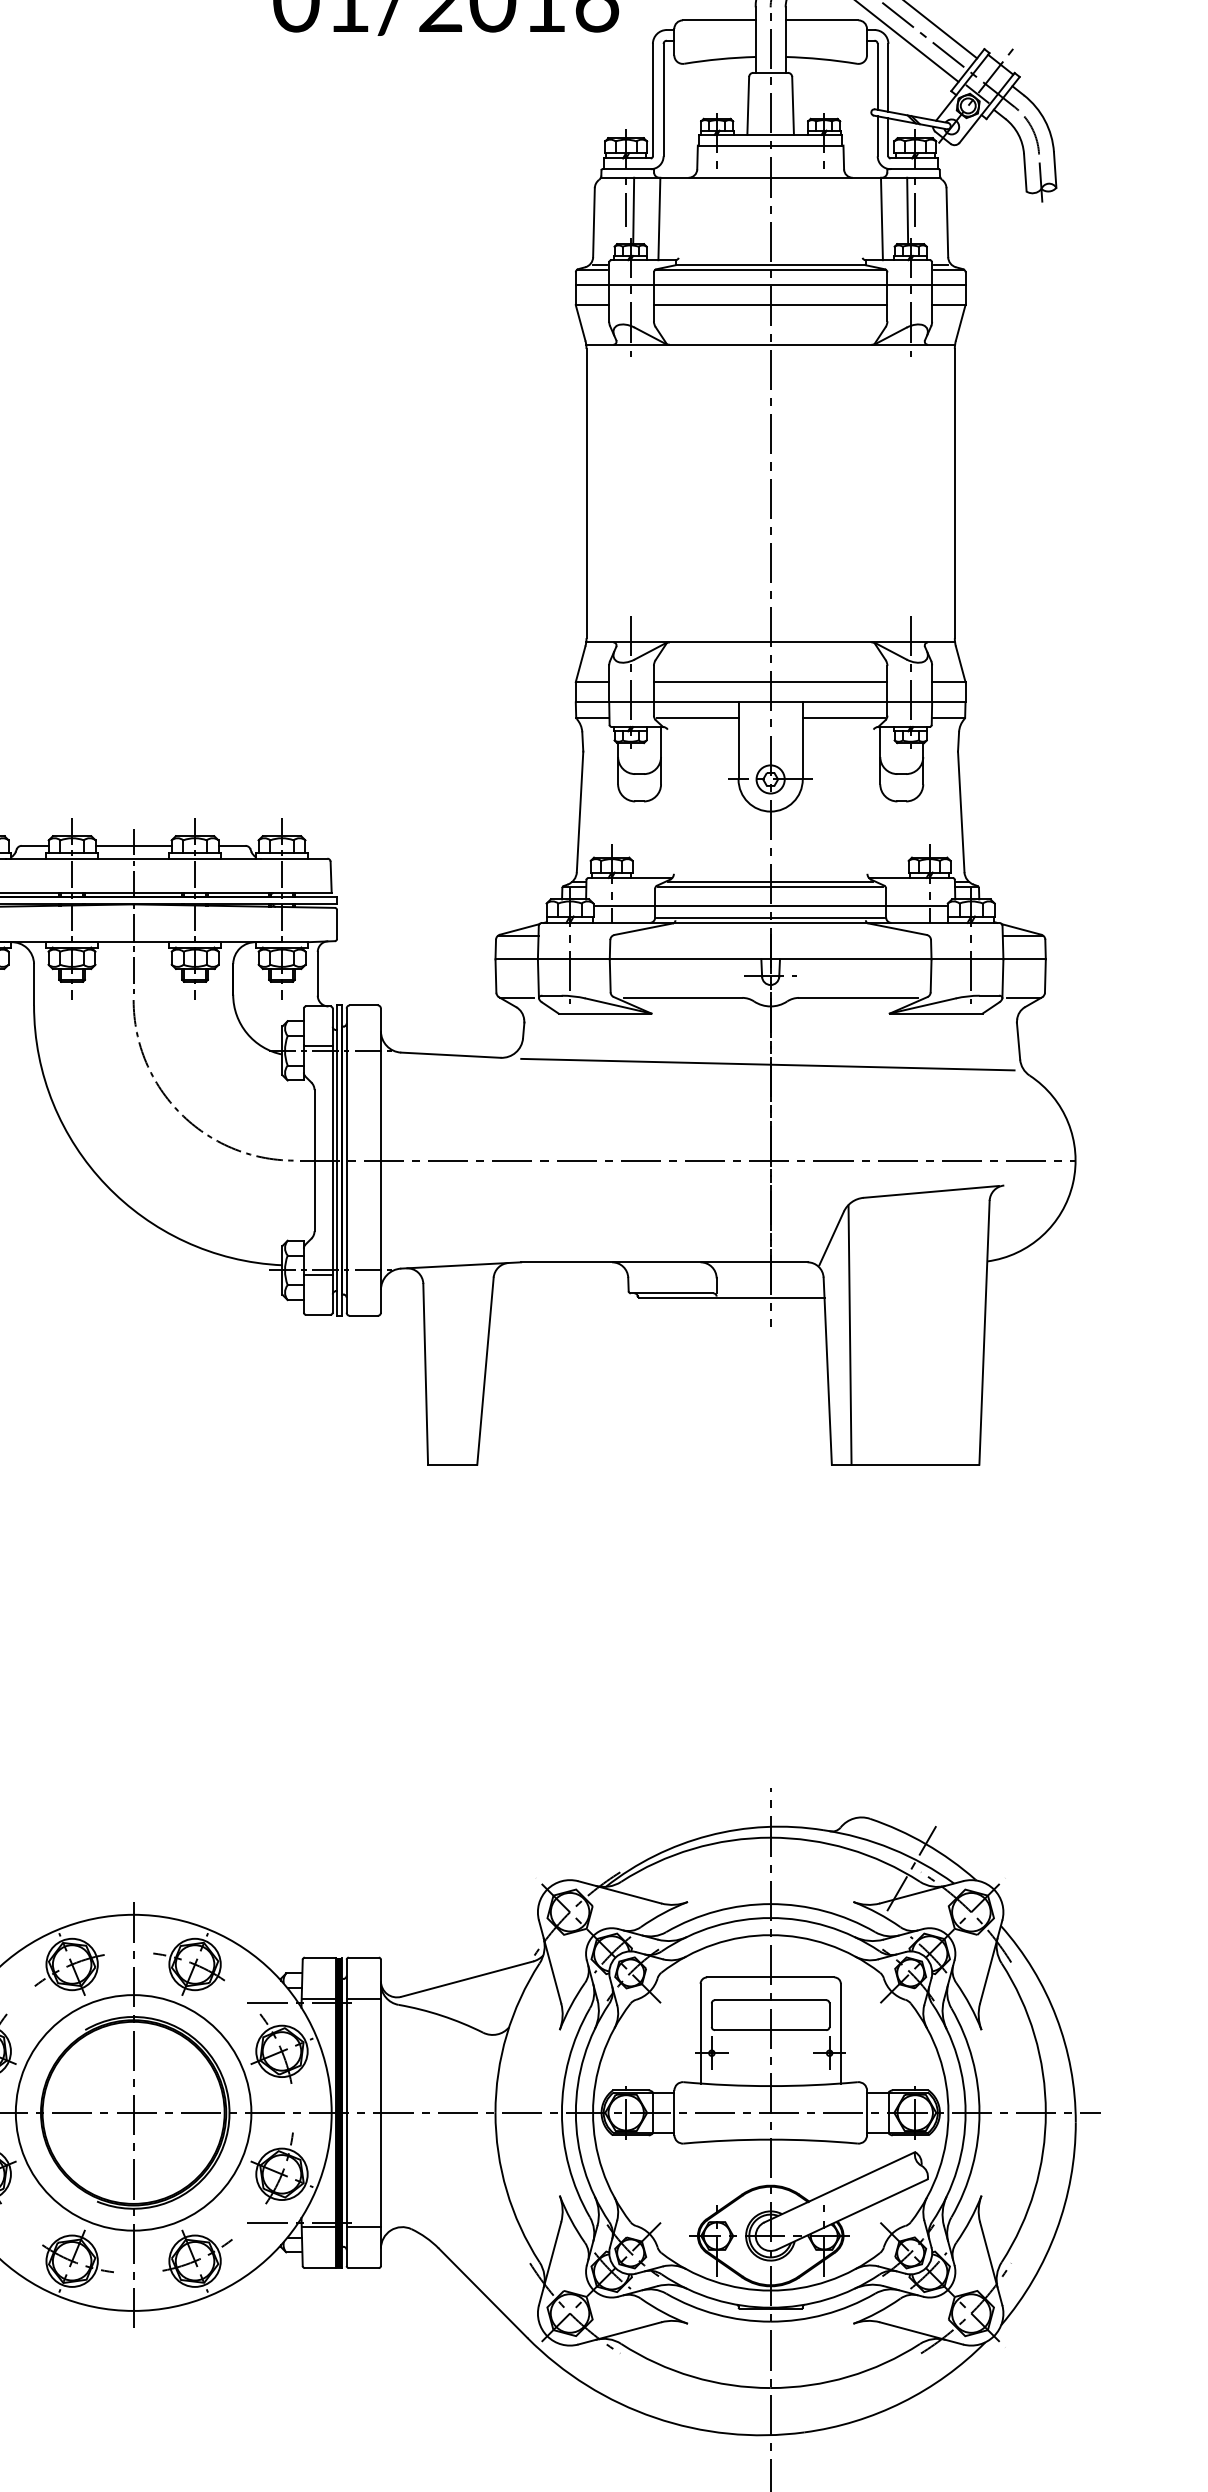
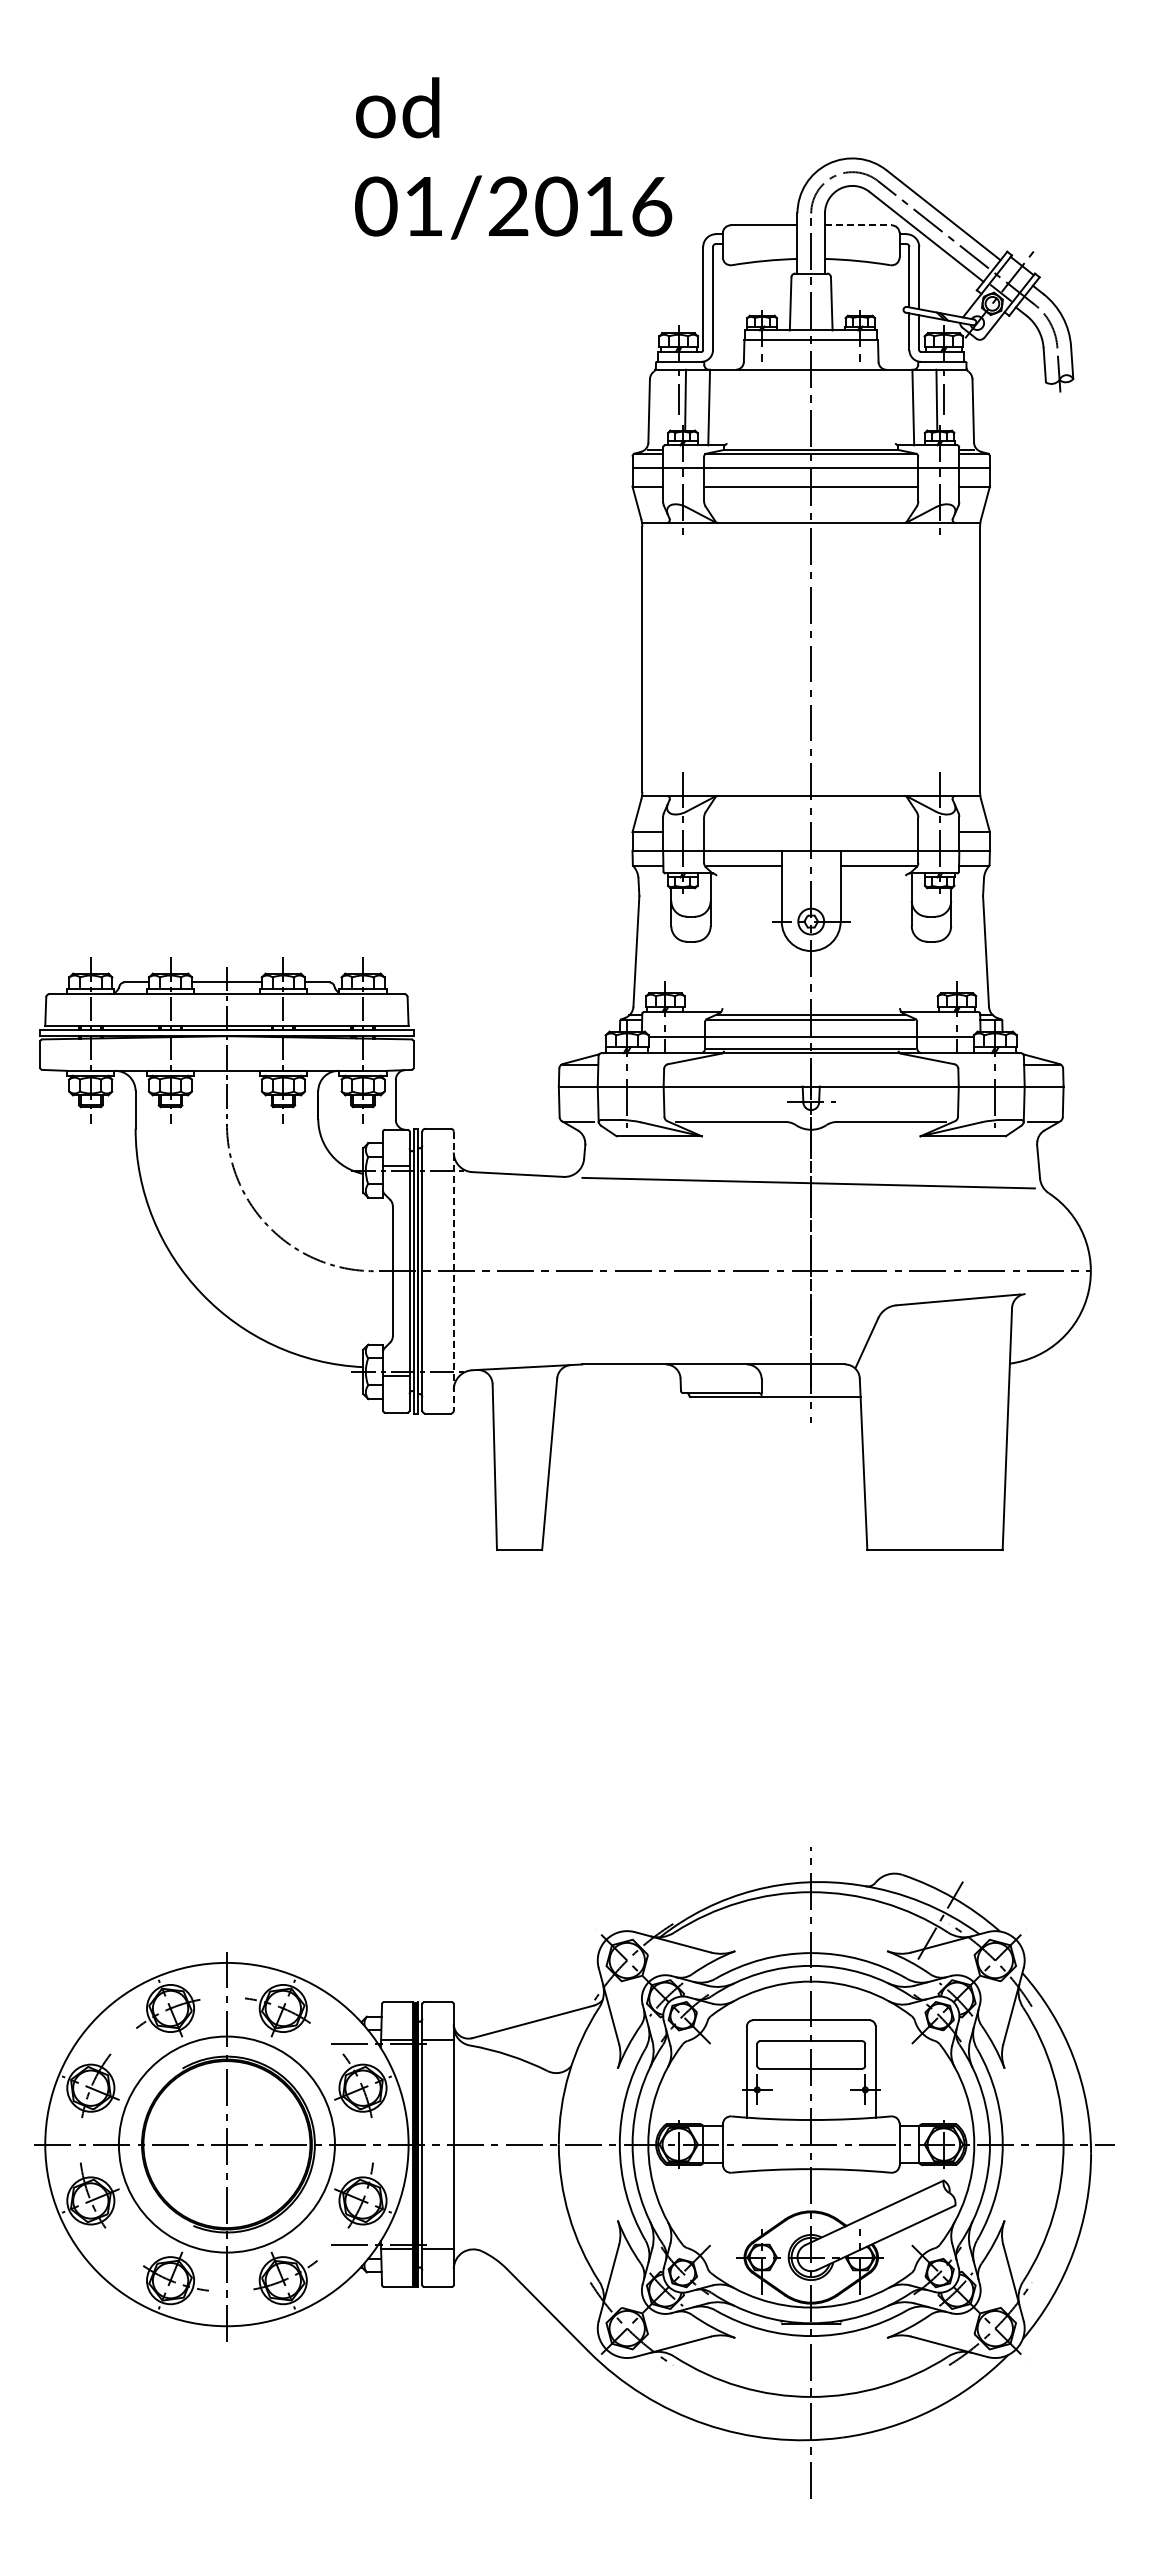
line: (822, 20) -> (858, 225), solid -> dashed
line: (770, 682) -> (811, 832), removed
line: (380, 1160) -> (453, 1271), solid -> dashed
line: (849, 1335) -> (883, 1431), removed

